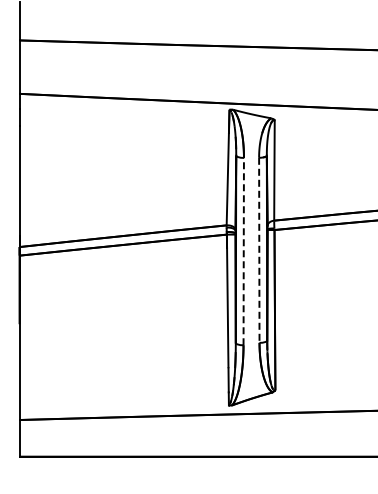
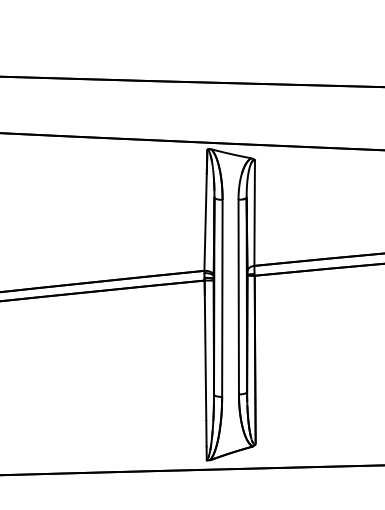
line: (259, 250) -> (238, 297), dashed -> solid
line: (243, 251) -> (222, 298), dashed -> solid

